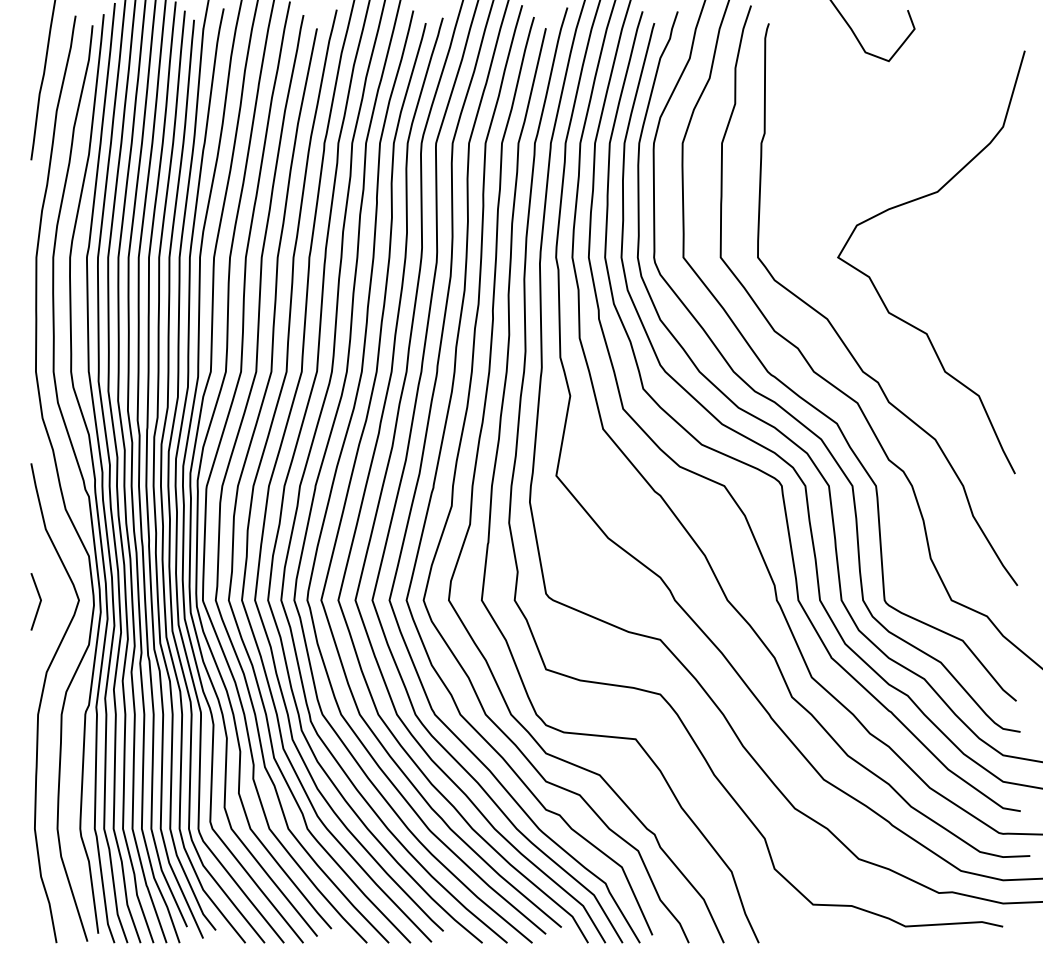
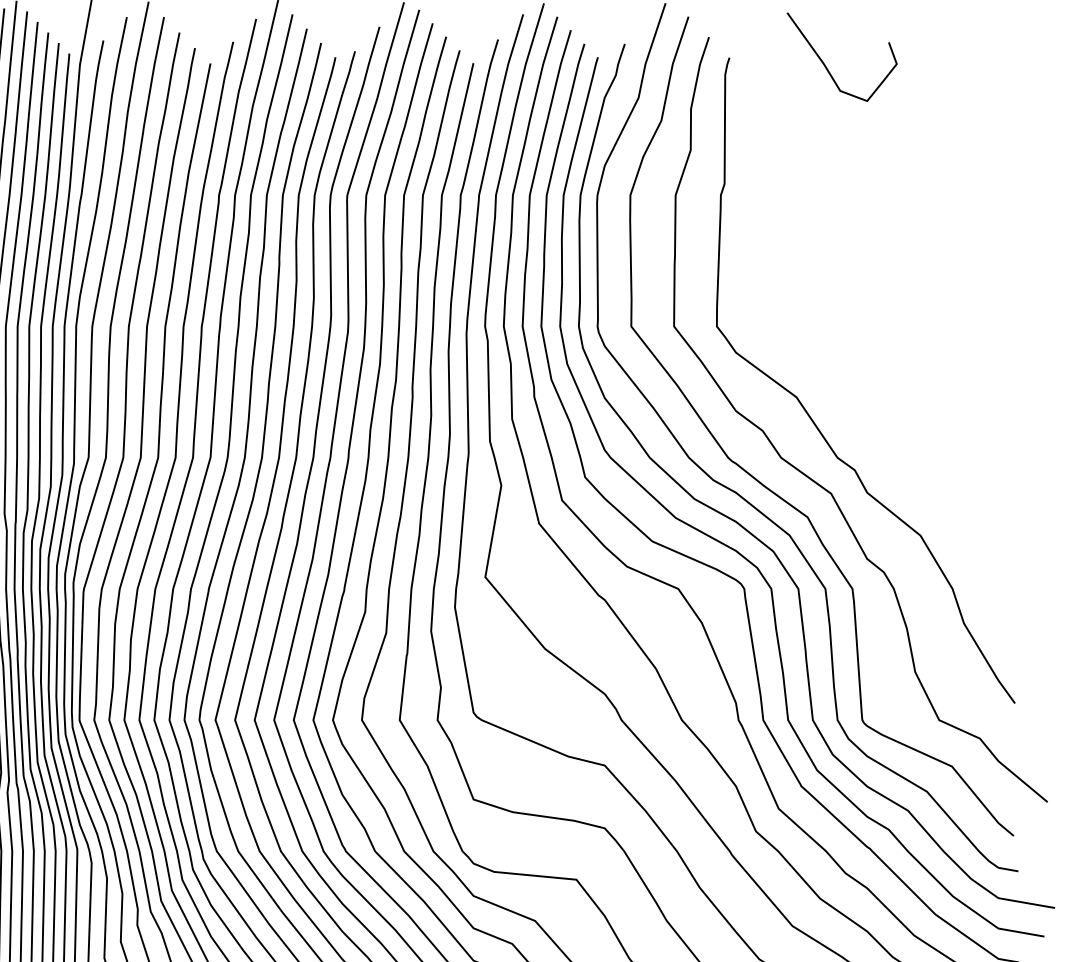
curve: (877, 289) -> (854, 363), removed

